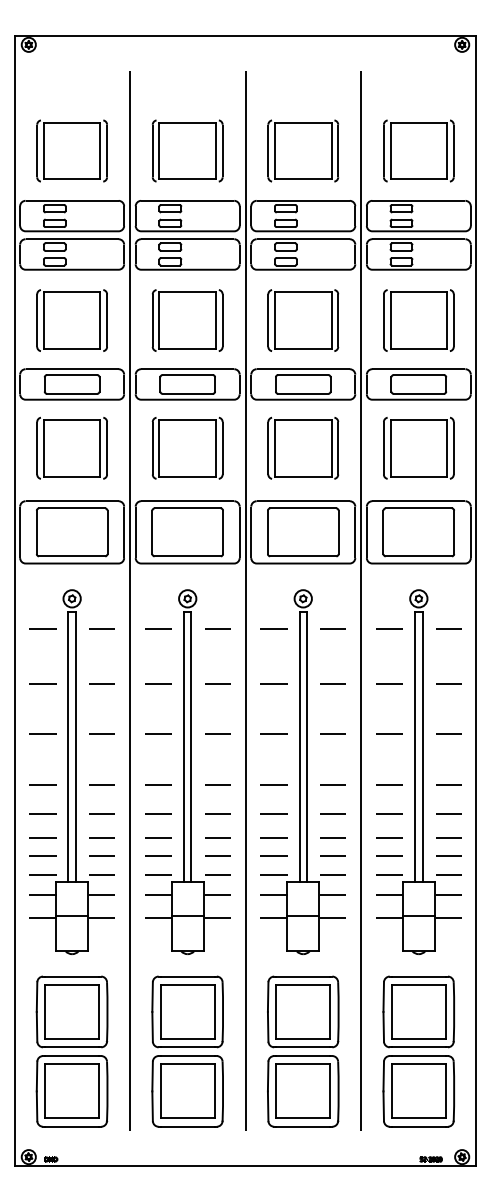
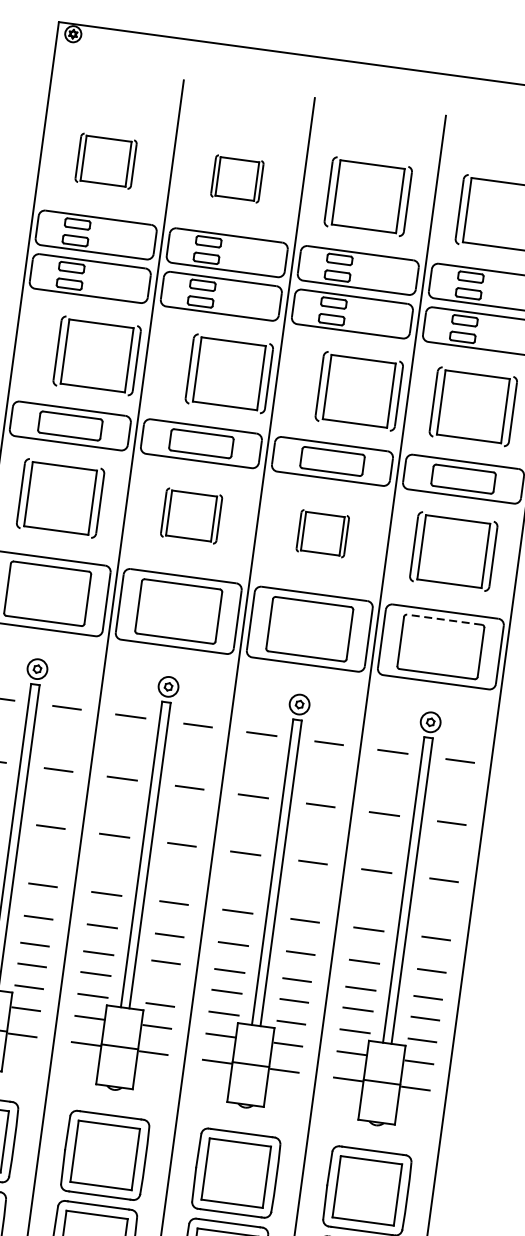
part: (71, 150) -> (105, 160), size x0.7
part: (187, 150) -> (237, 178), size x0.6
part: (71, 320) -> (96, 355), moved
part: (187, 320) -> (229, 373), moved
part: (303, 320) -> (359, 391), moved
part: (187, 447) -> (191, 515), size x0.7
part: (303, 447) -> (323, 533), size x0.6
line: (418, 508) -> (444, 619), solid -> dashed
line: (217, 855) -> (162, 982), removed

